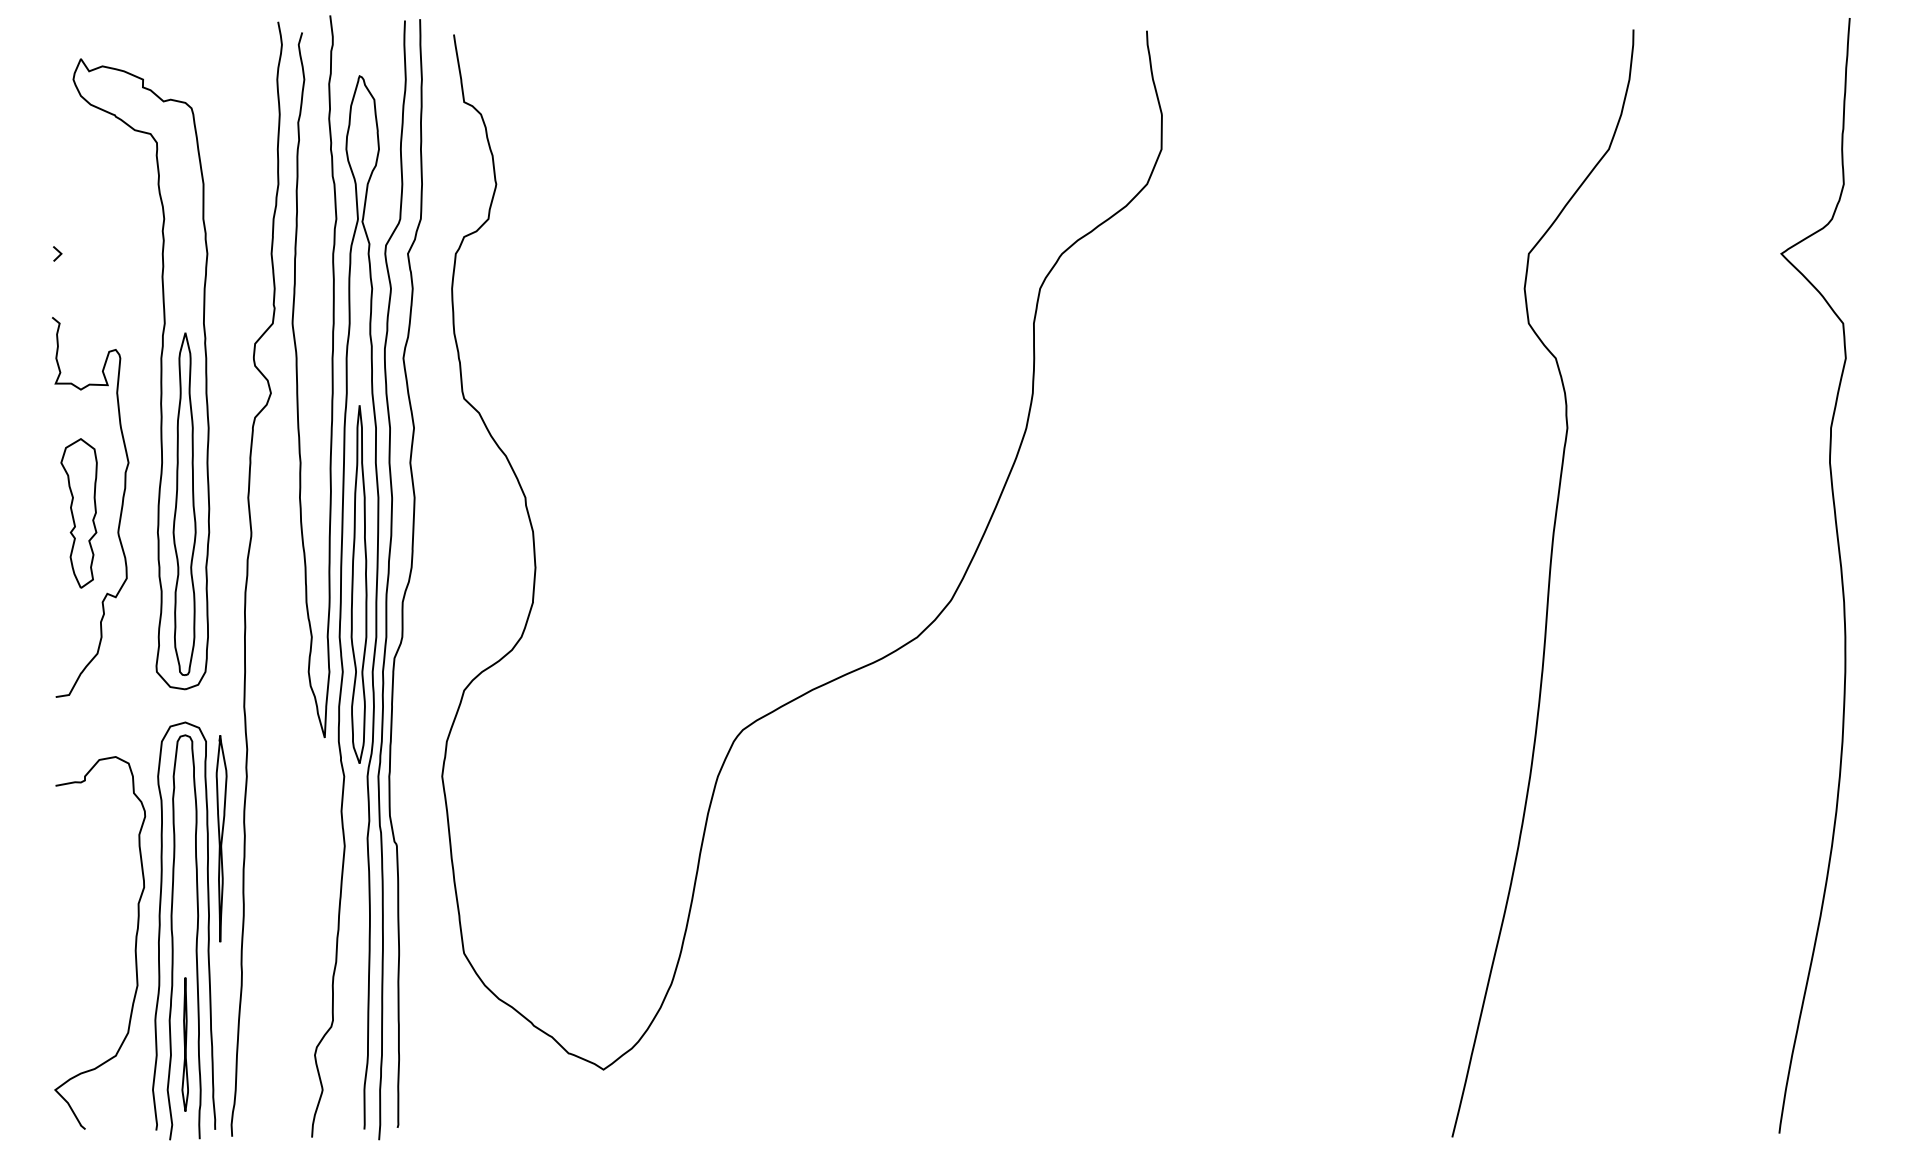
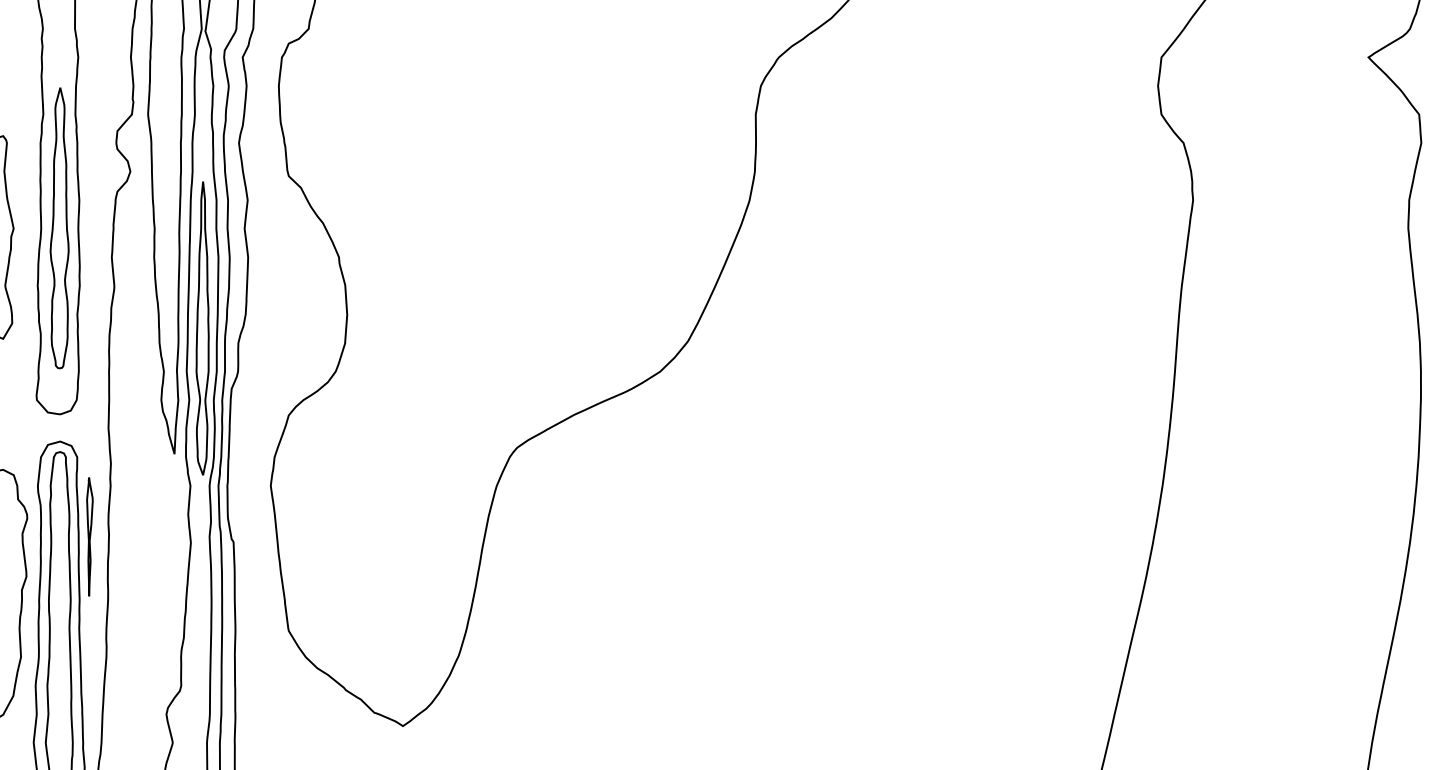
part: (184, 503) -> (59, 227), moved
part: (221, 838) -> (89, 536), size x0.7
part: (184, 1044) -> (59, 705), removed

